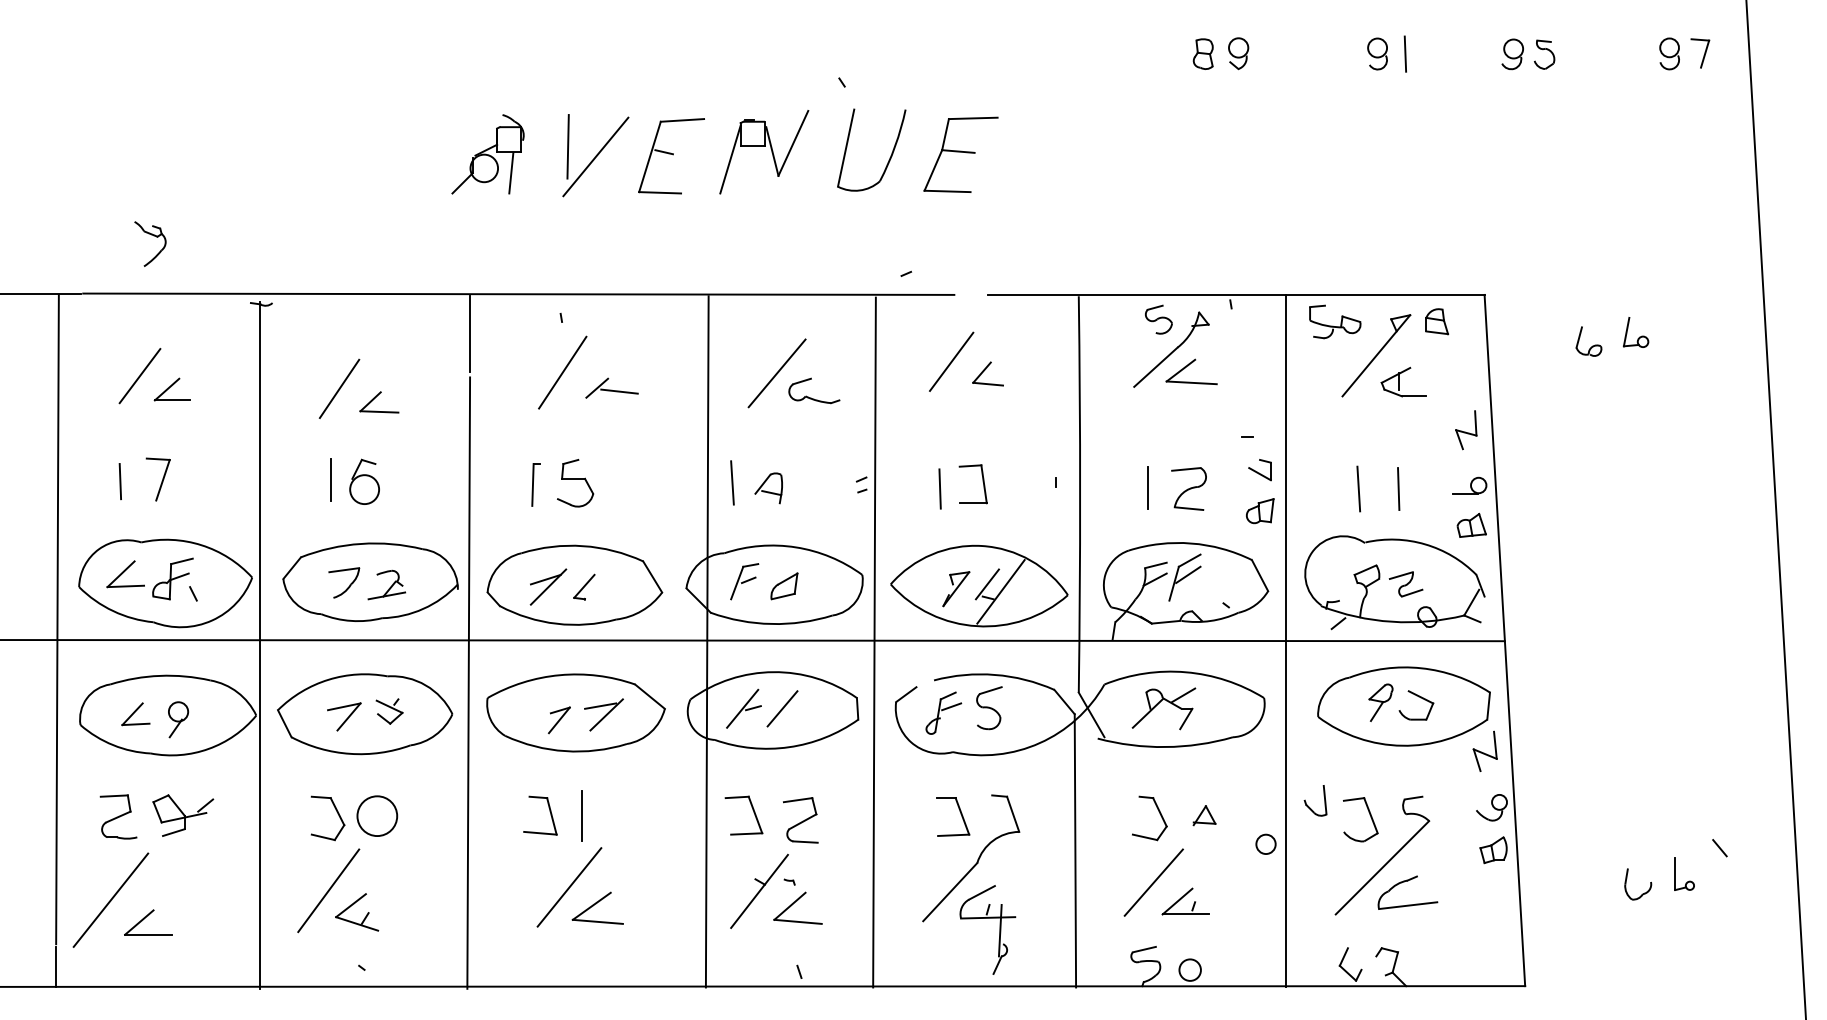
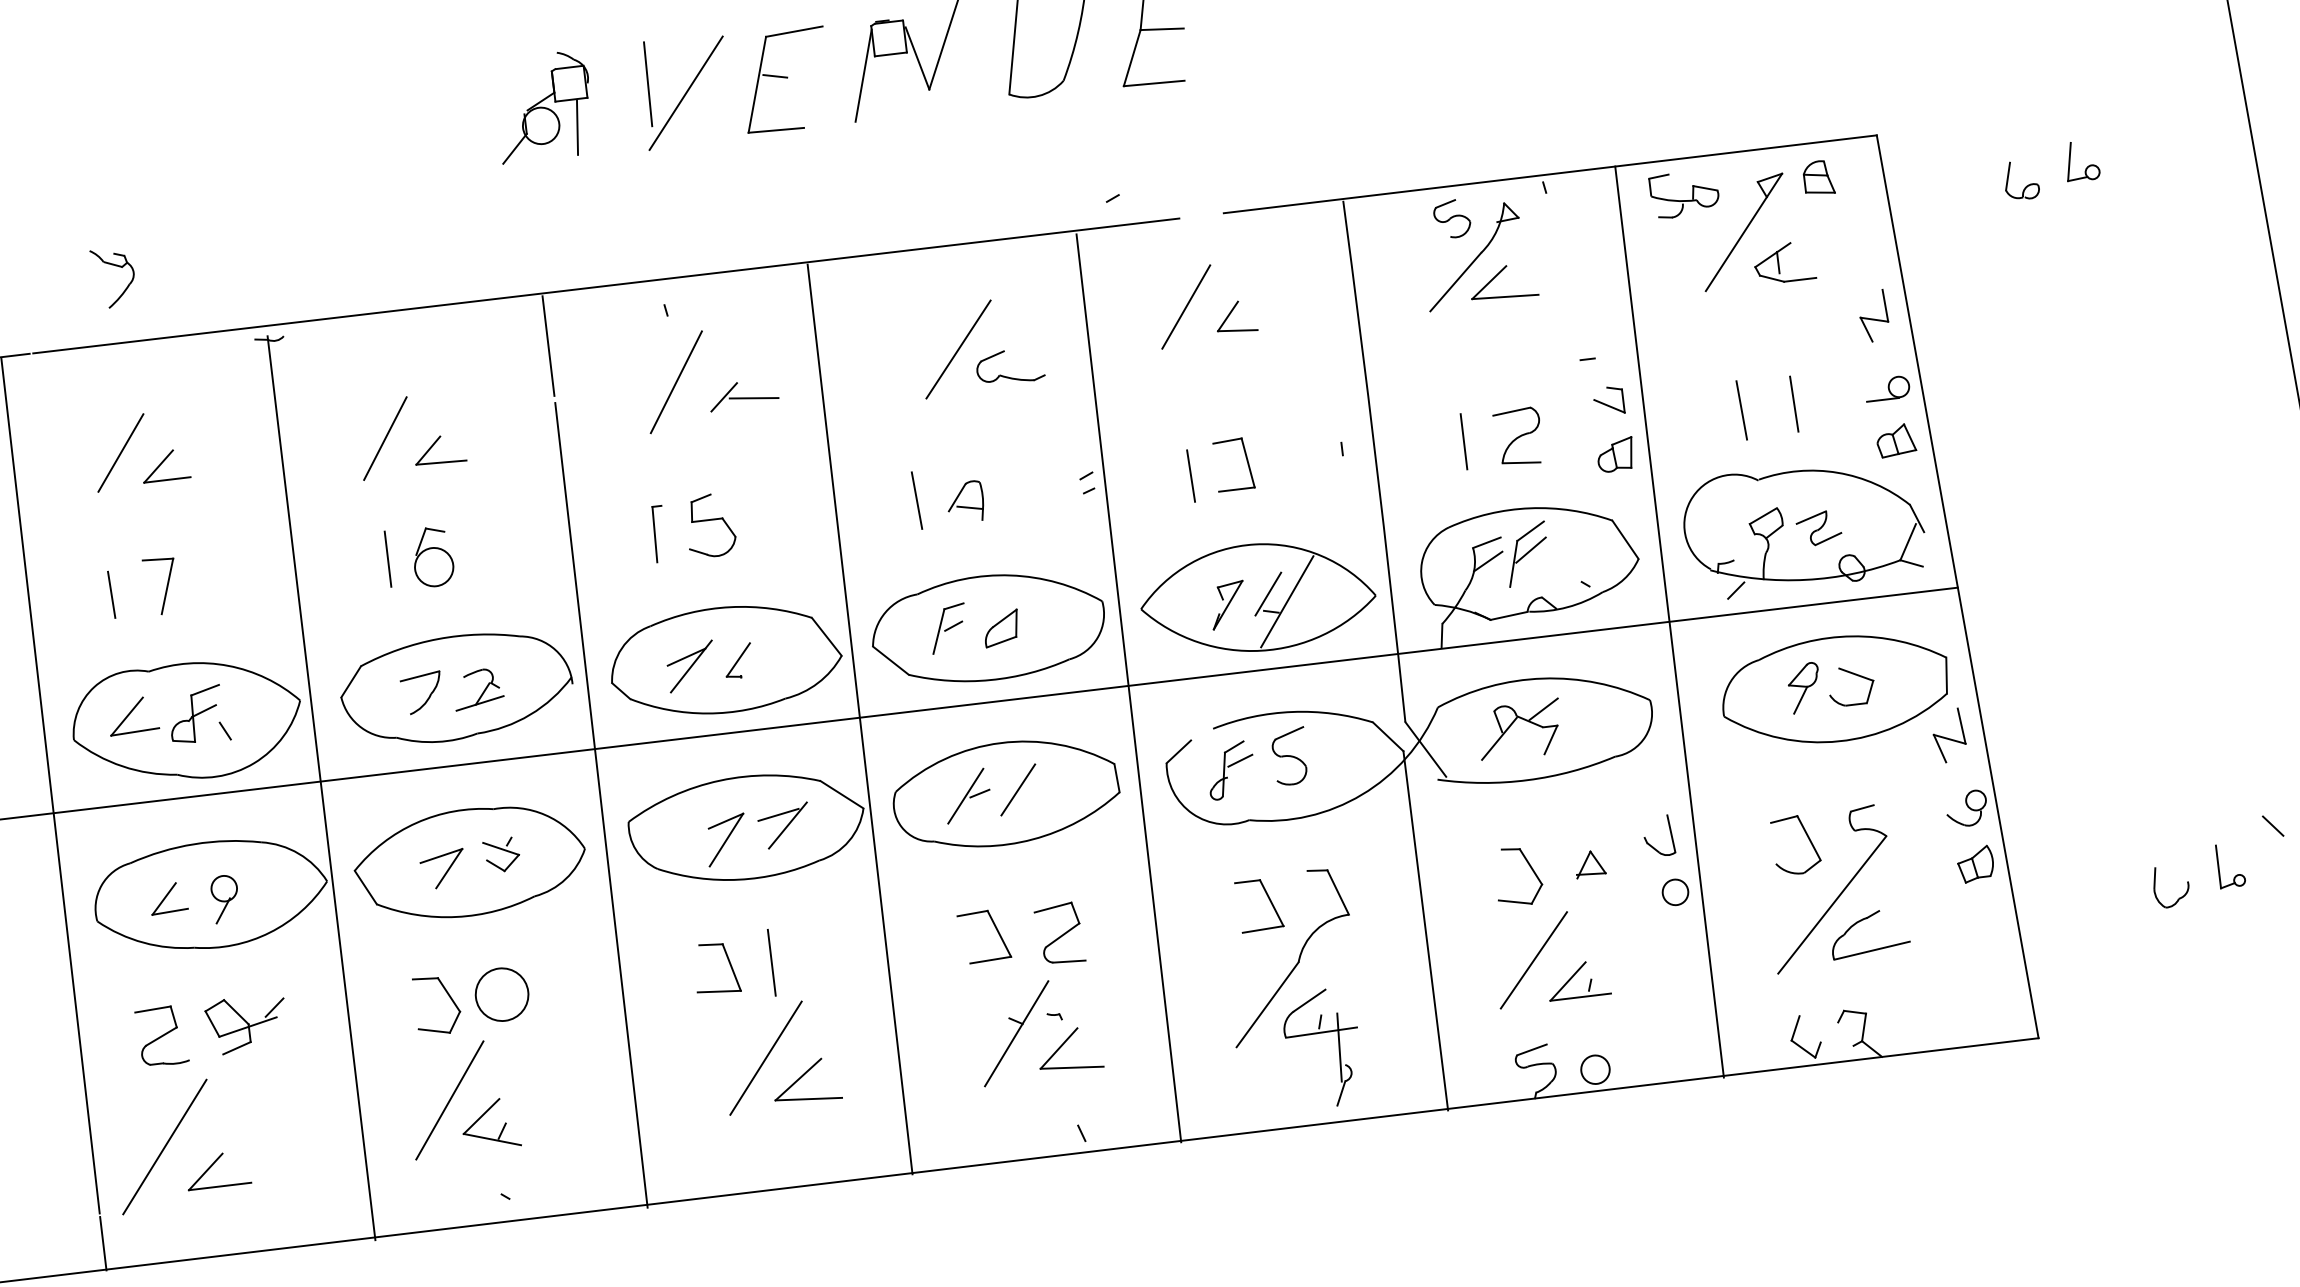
line: (706, 641) -> (859, 719), moved
part: (559, 720) -> (726, 840), size x1.43
part: (1309, 806) -> (1651, 844), moved

